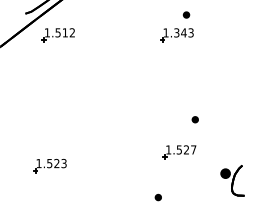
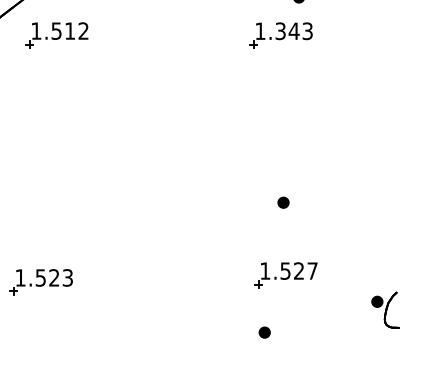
part: (194, 119) -> (282, 202), moved
part: (179, 152) -> (285, 275), moved
part: (231, 180) -> (383, 309), size x0.62
part: (157, 197) -> (263, 332), moved

